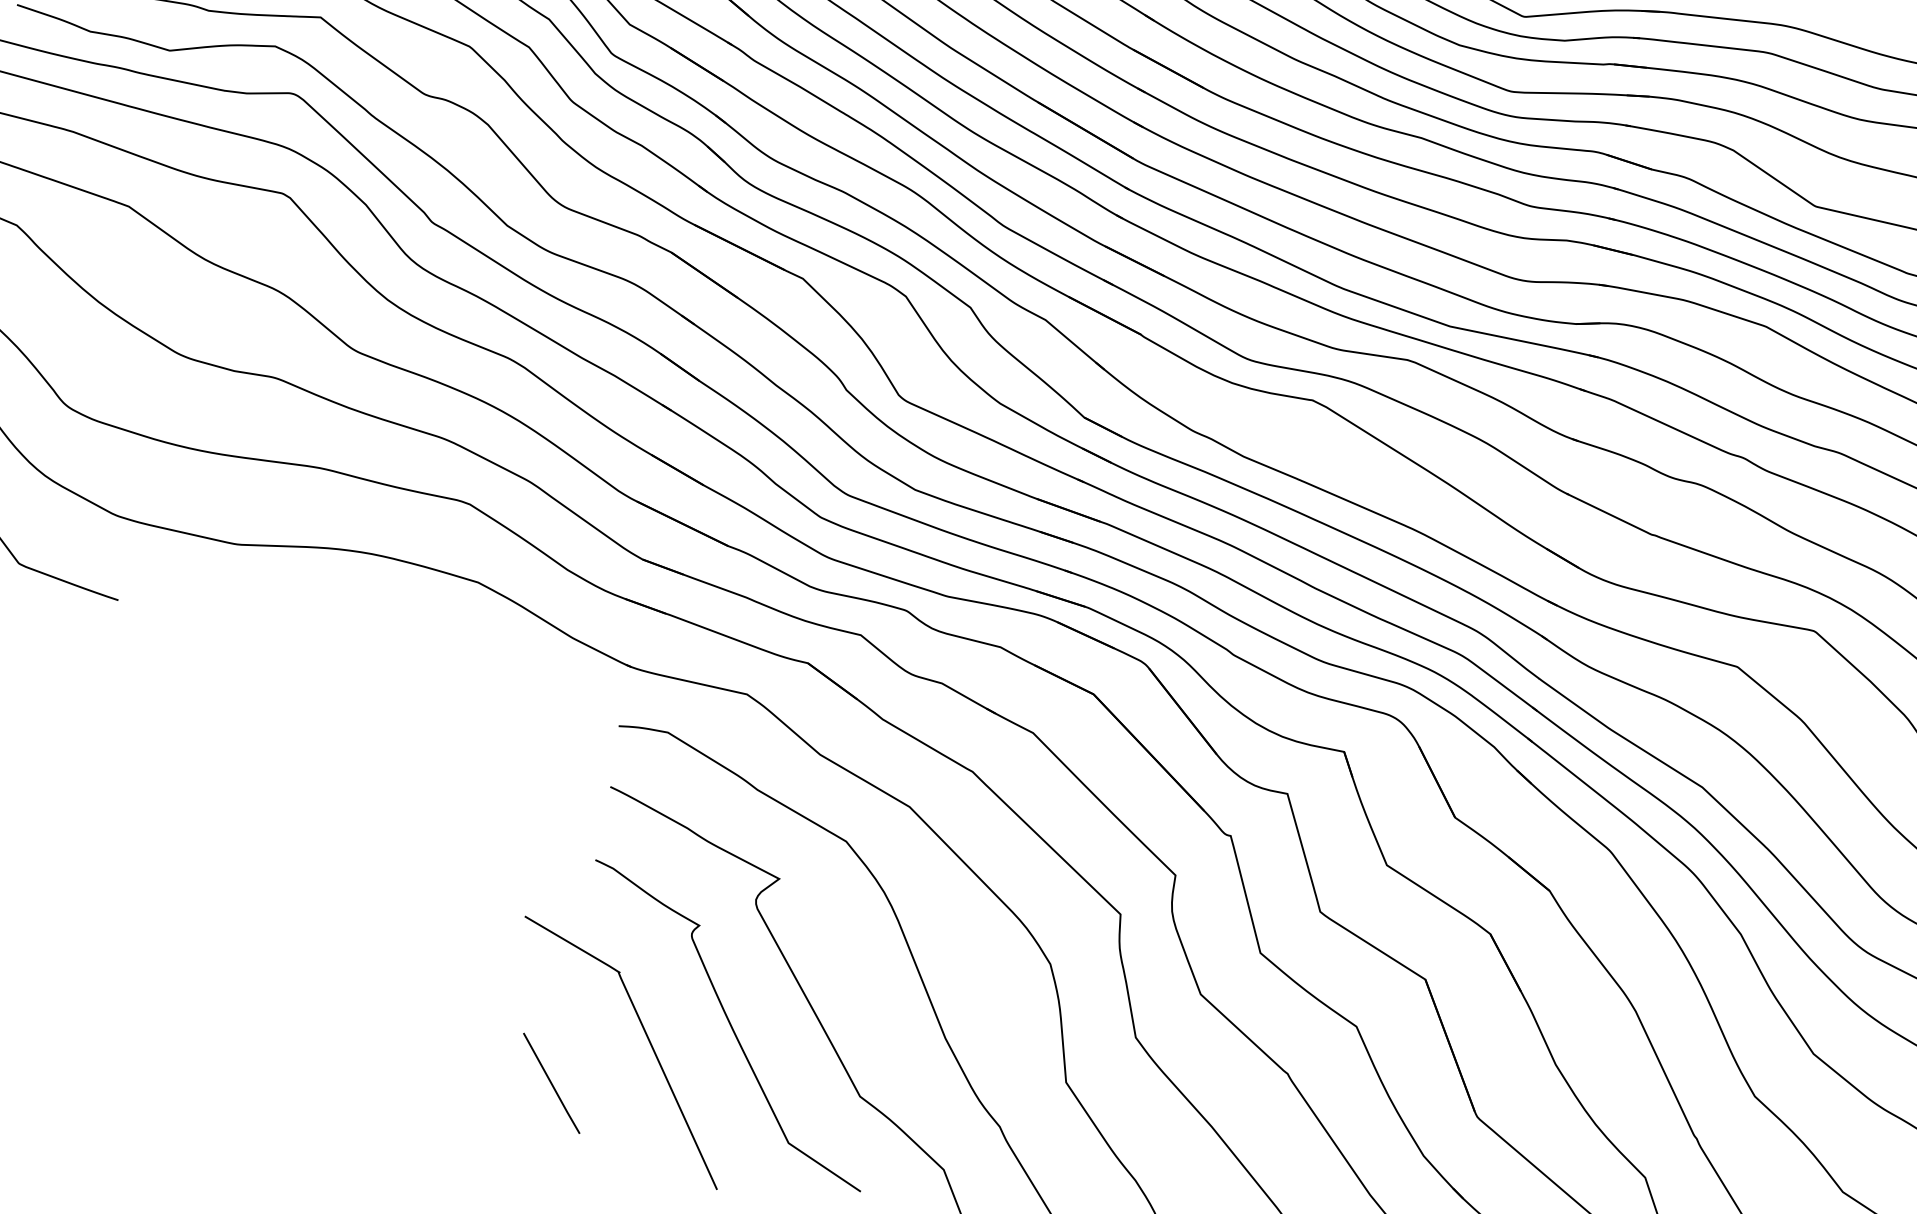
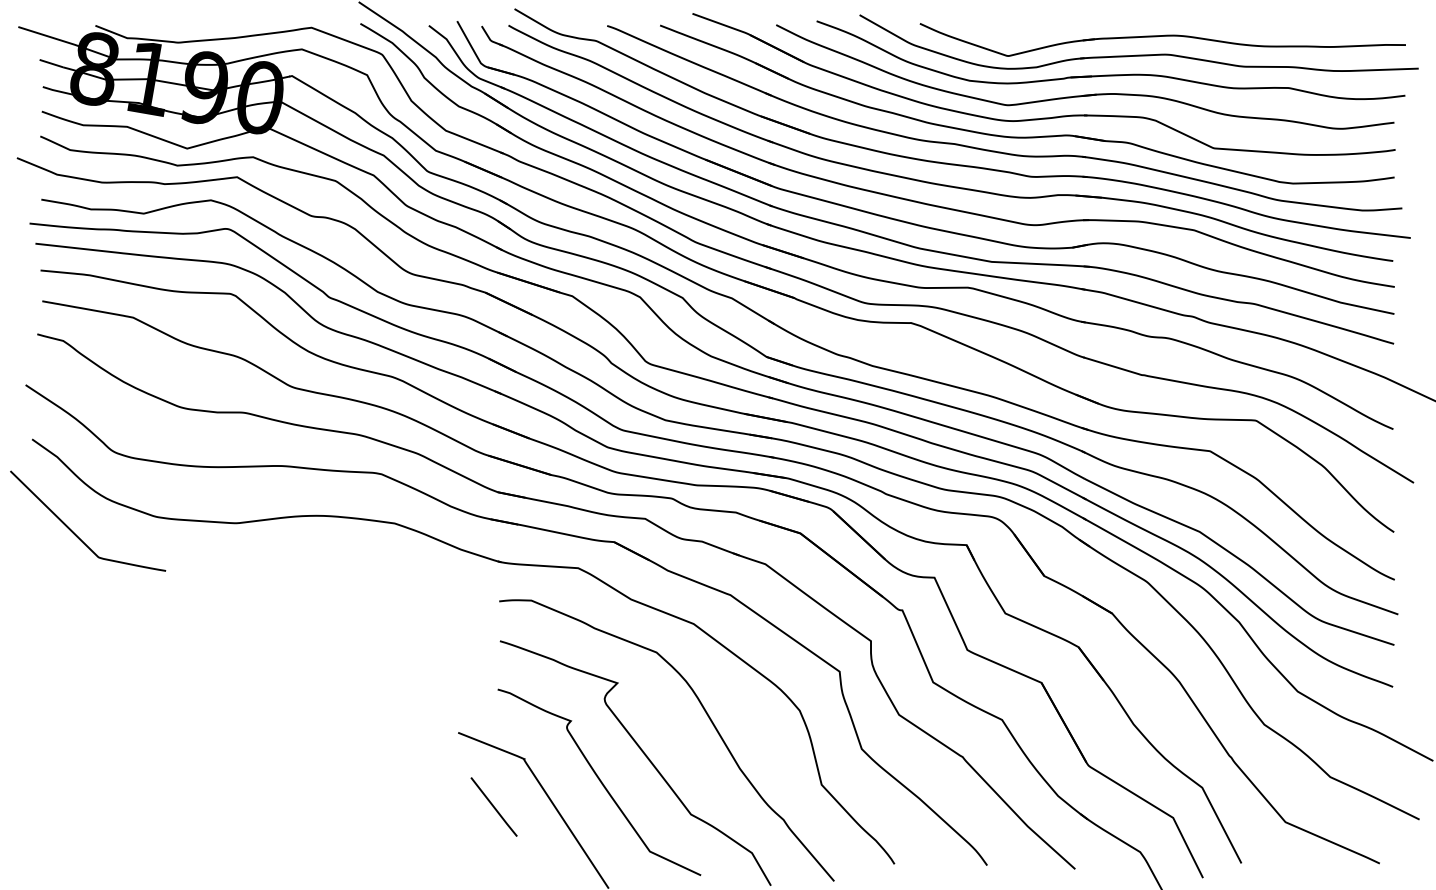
line: (550, 1082) -> (493, 806), moved

